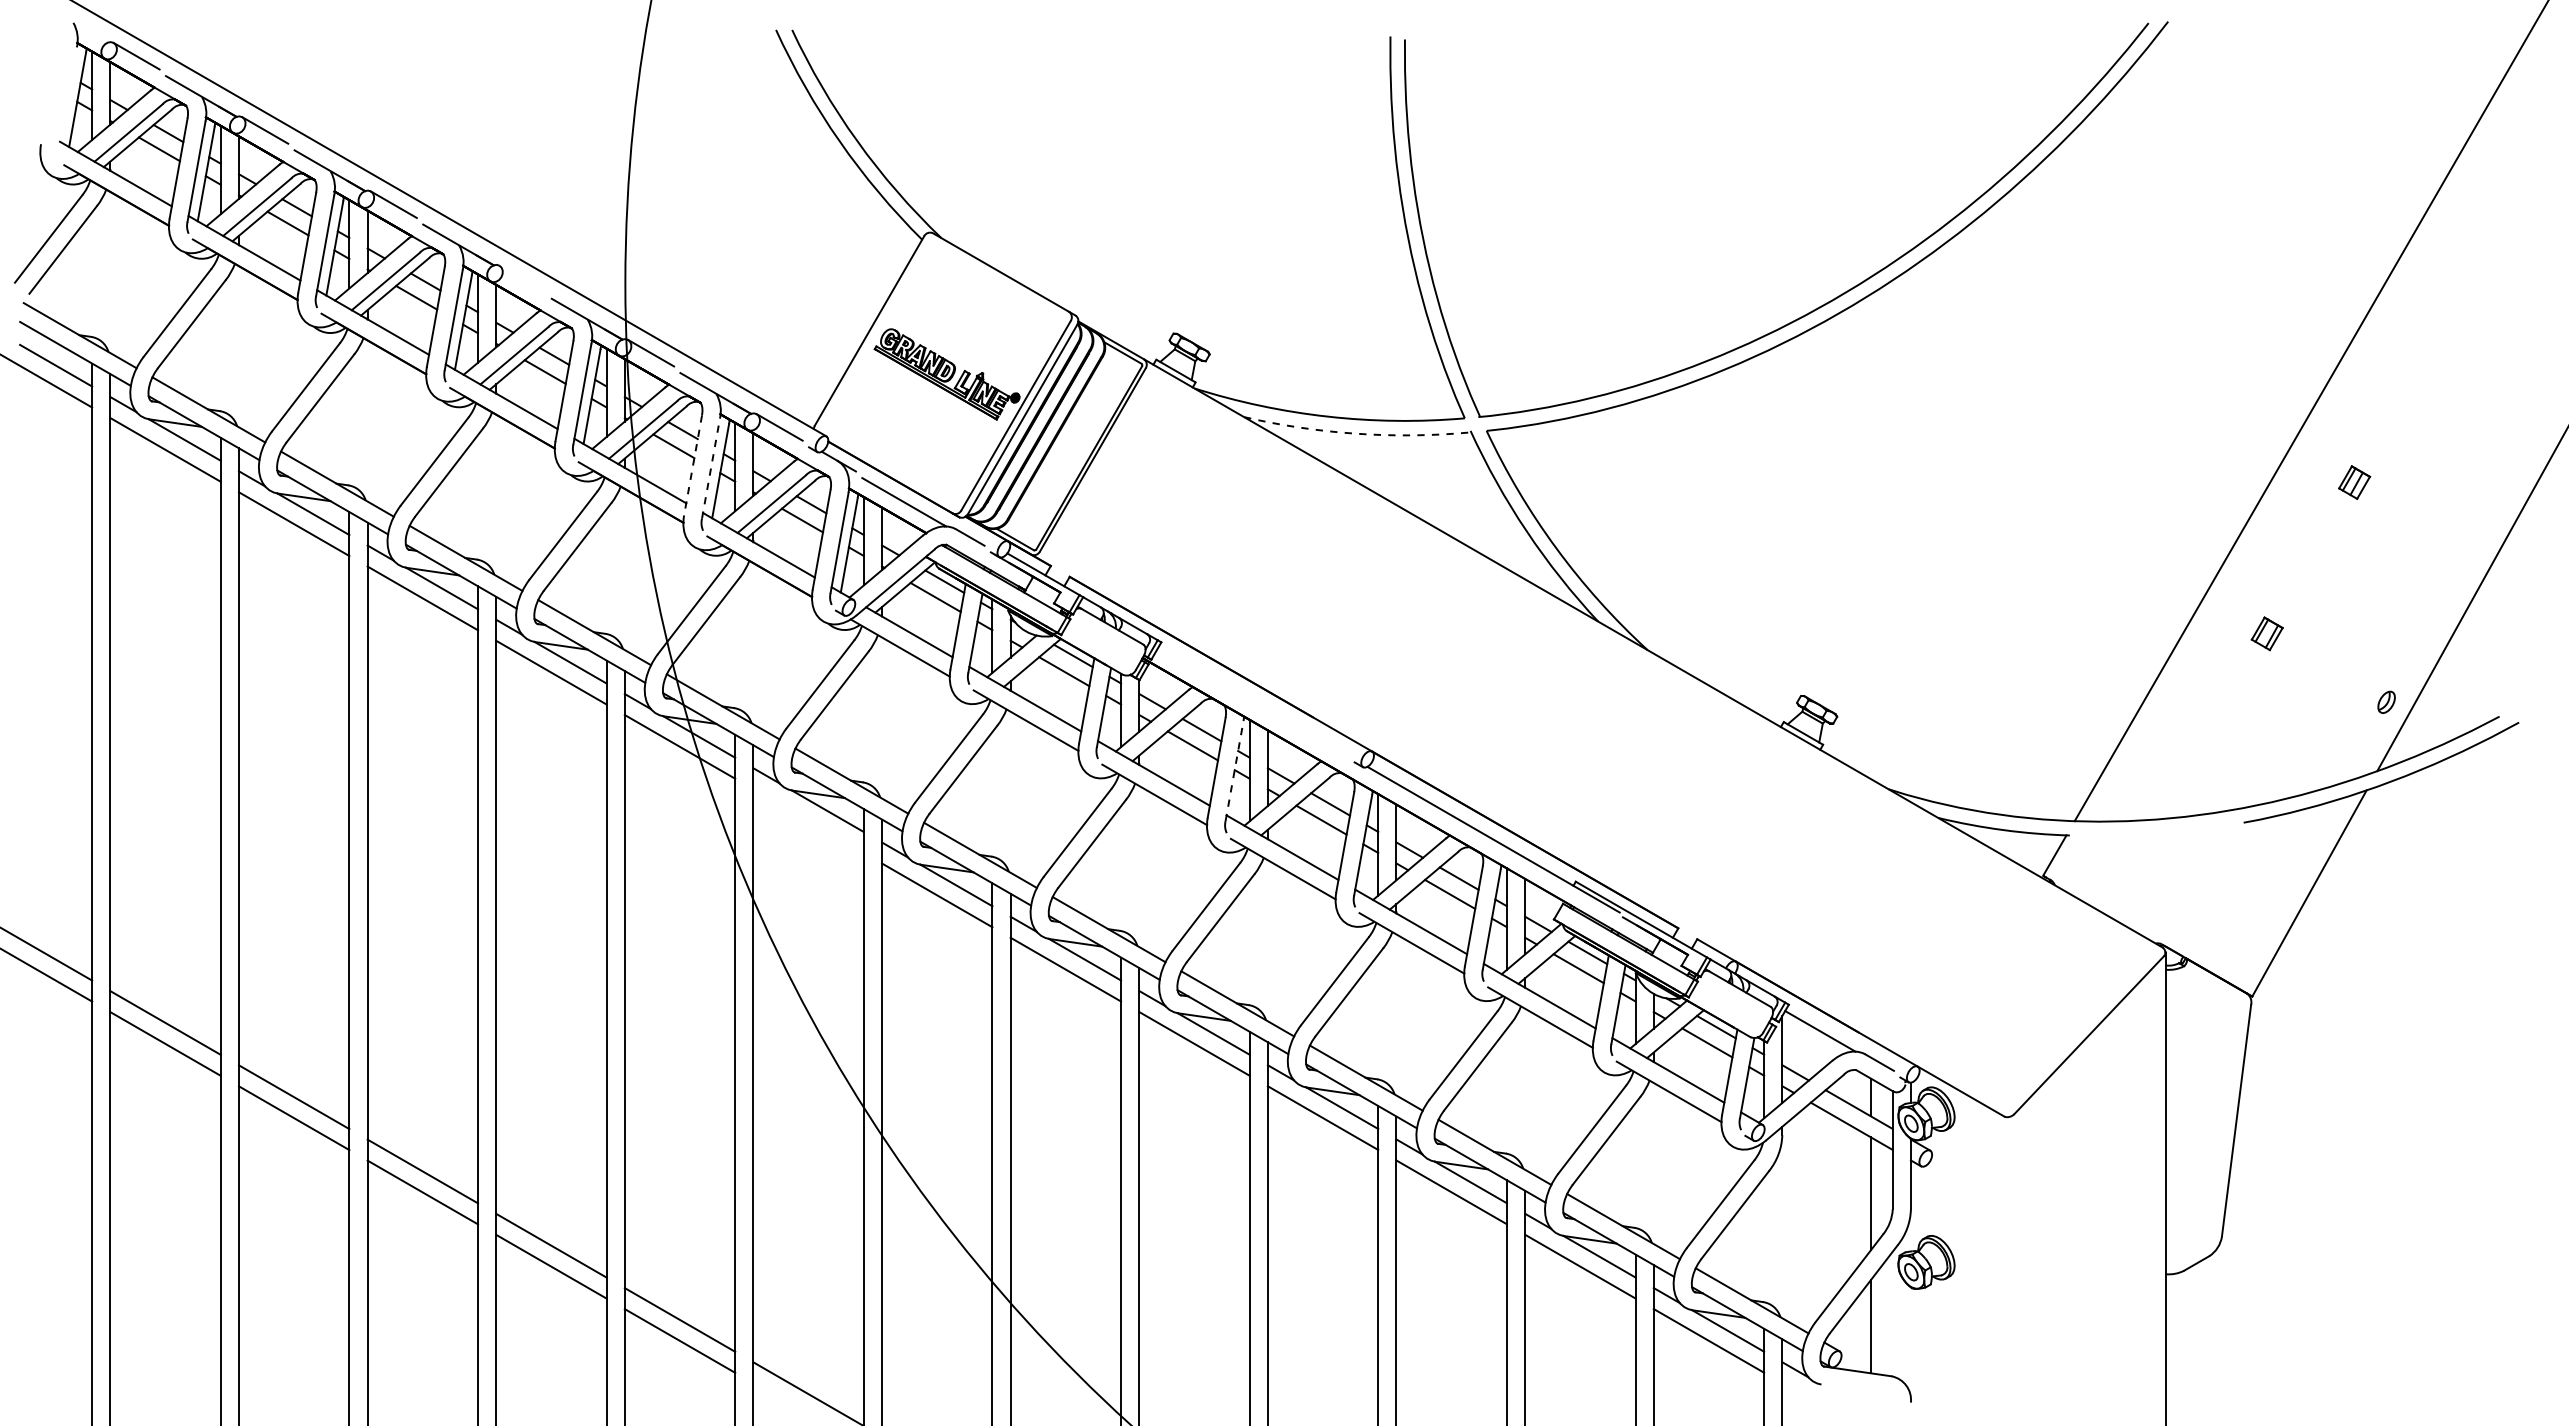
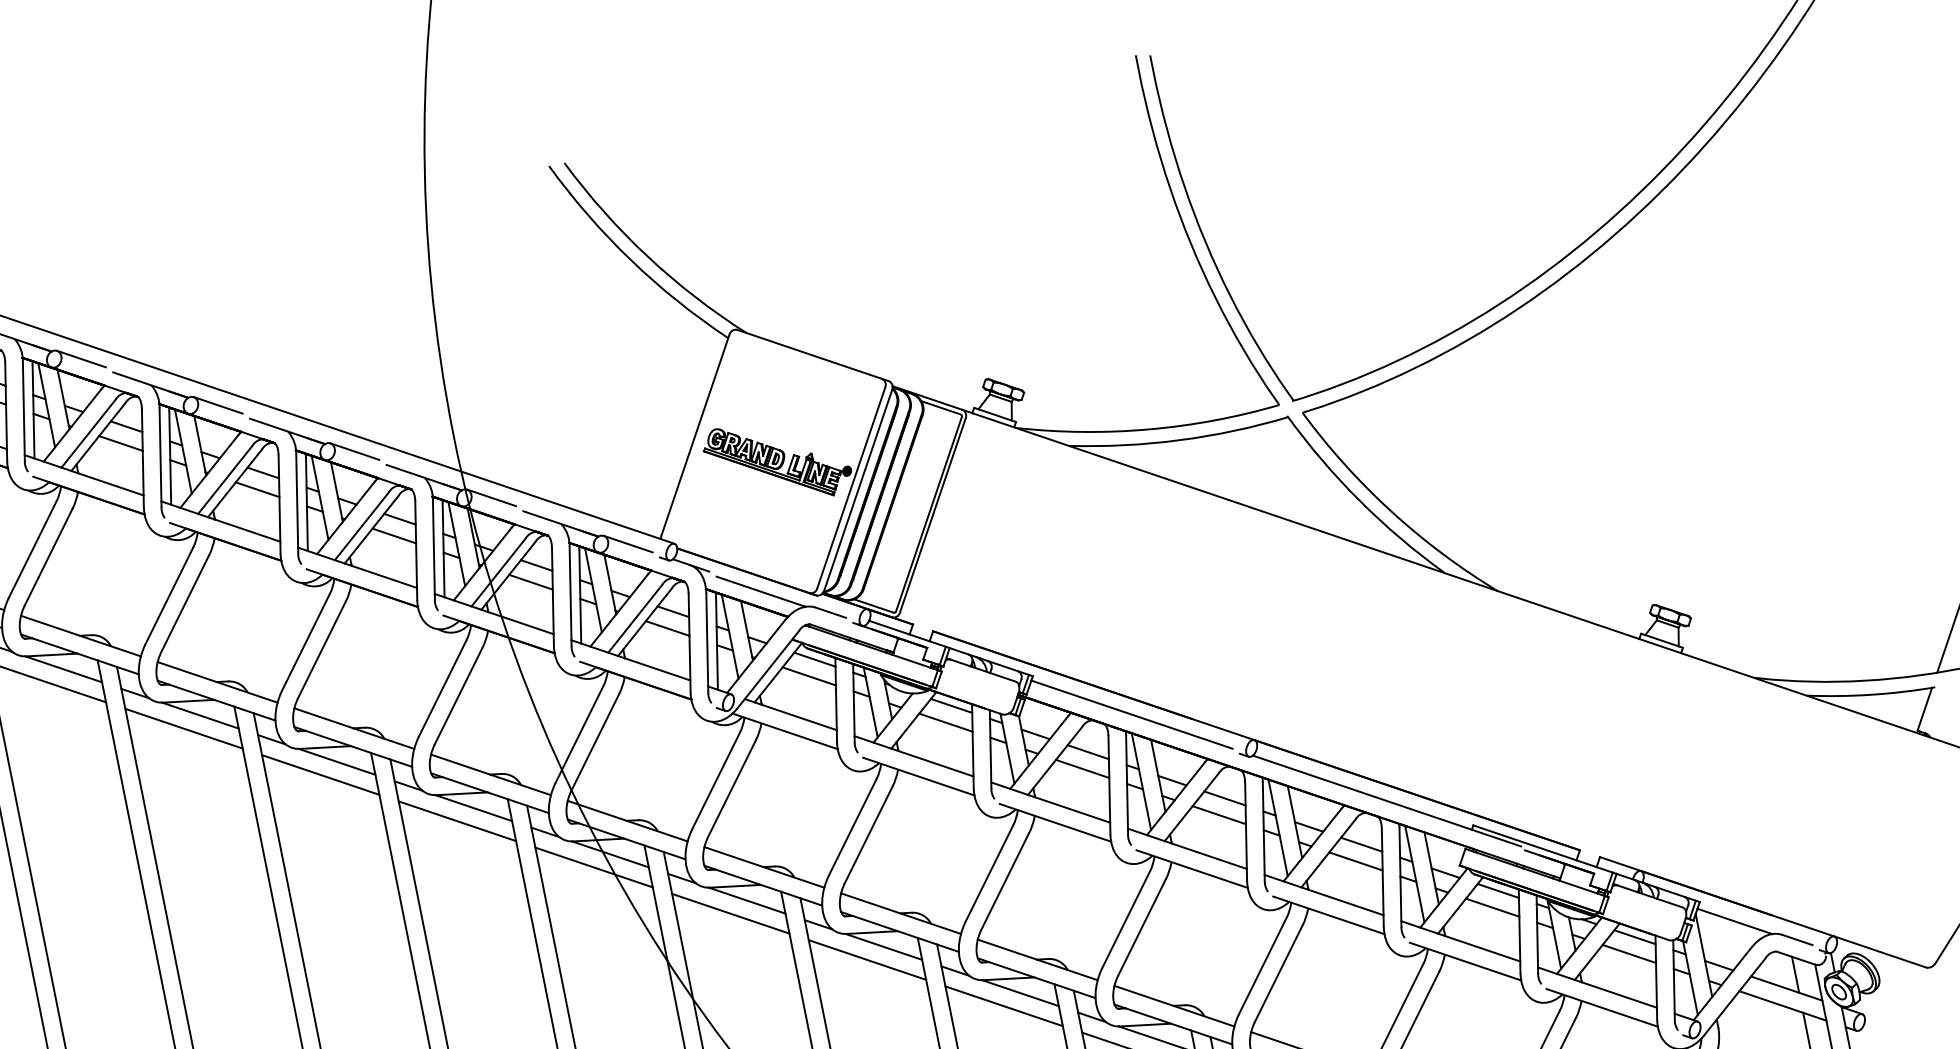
line: (522, 278) -> (354, 451), added
arc: (1357, 433) -> (1179, 439), dashed -> solid
line: (693, 465) -> (553, 596), dashed -> solid
line: (710, 468) -> (570, 596), dashed -> solid
line: (1253, 700) -> (1131, 714), added
line: (1234, 771) -> (1127, 785), dashed -> solid
line: (808, 821) -> (730, 914), added

